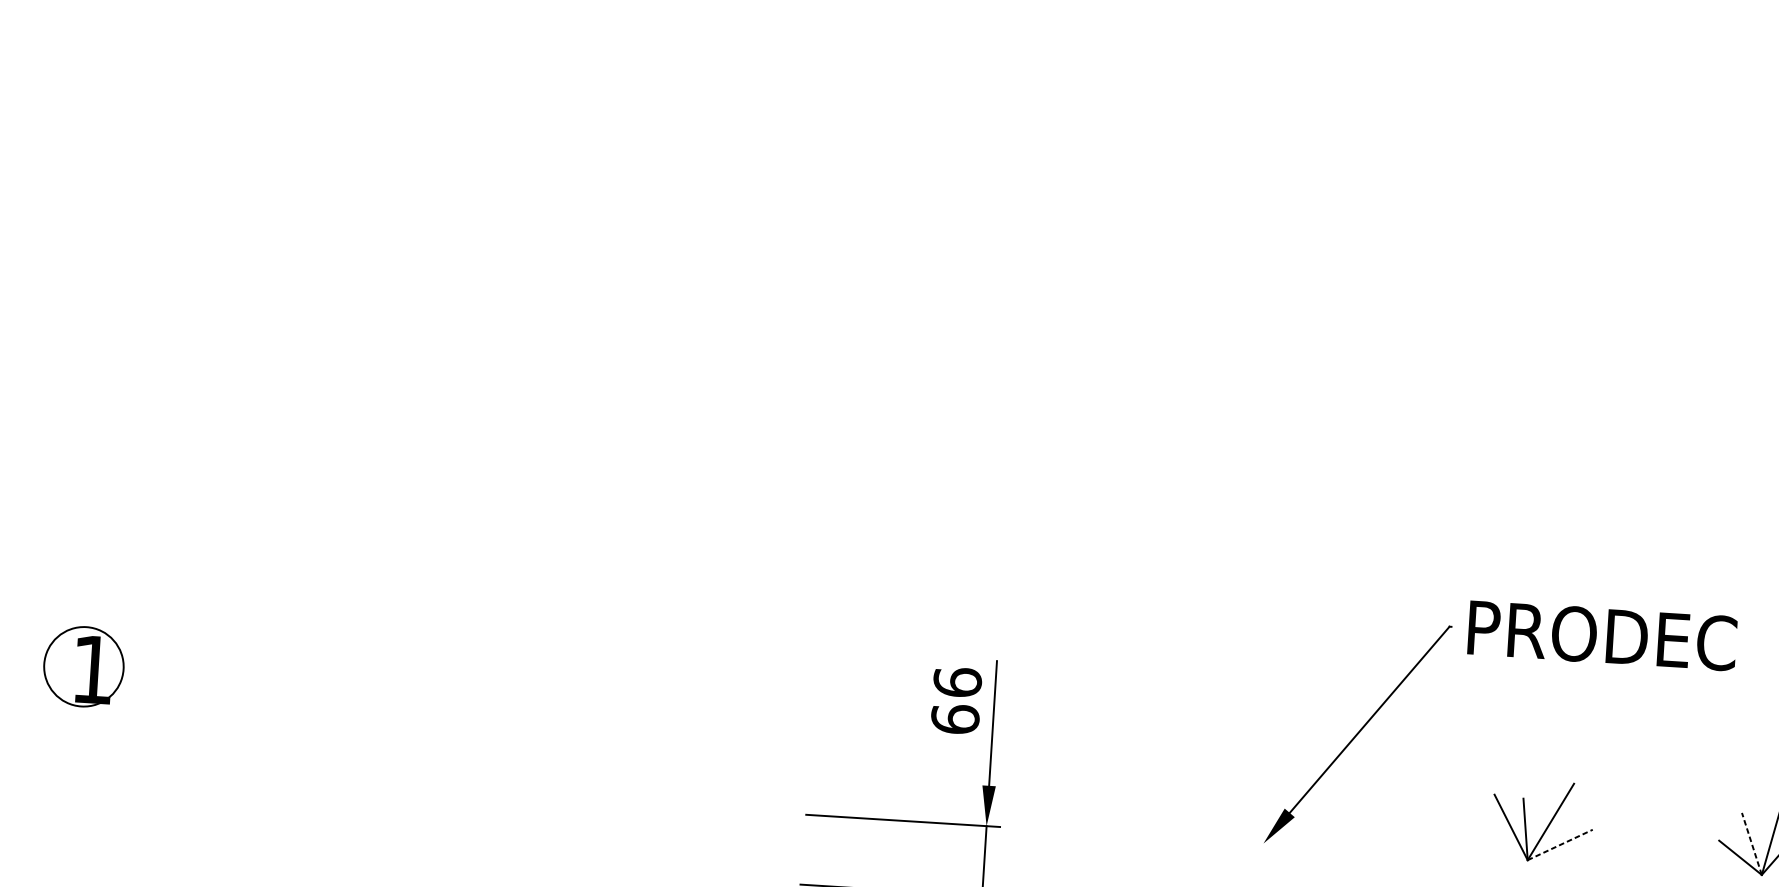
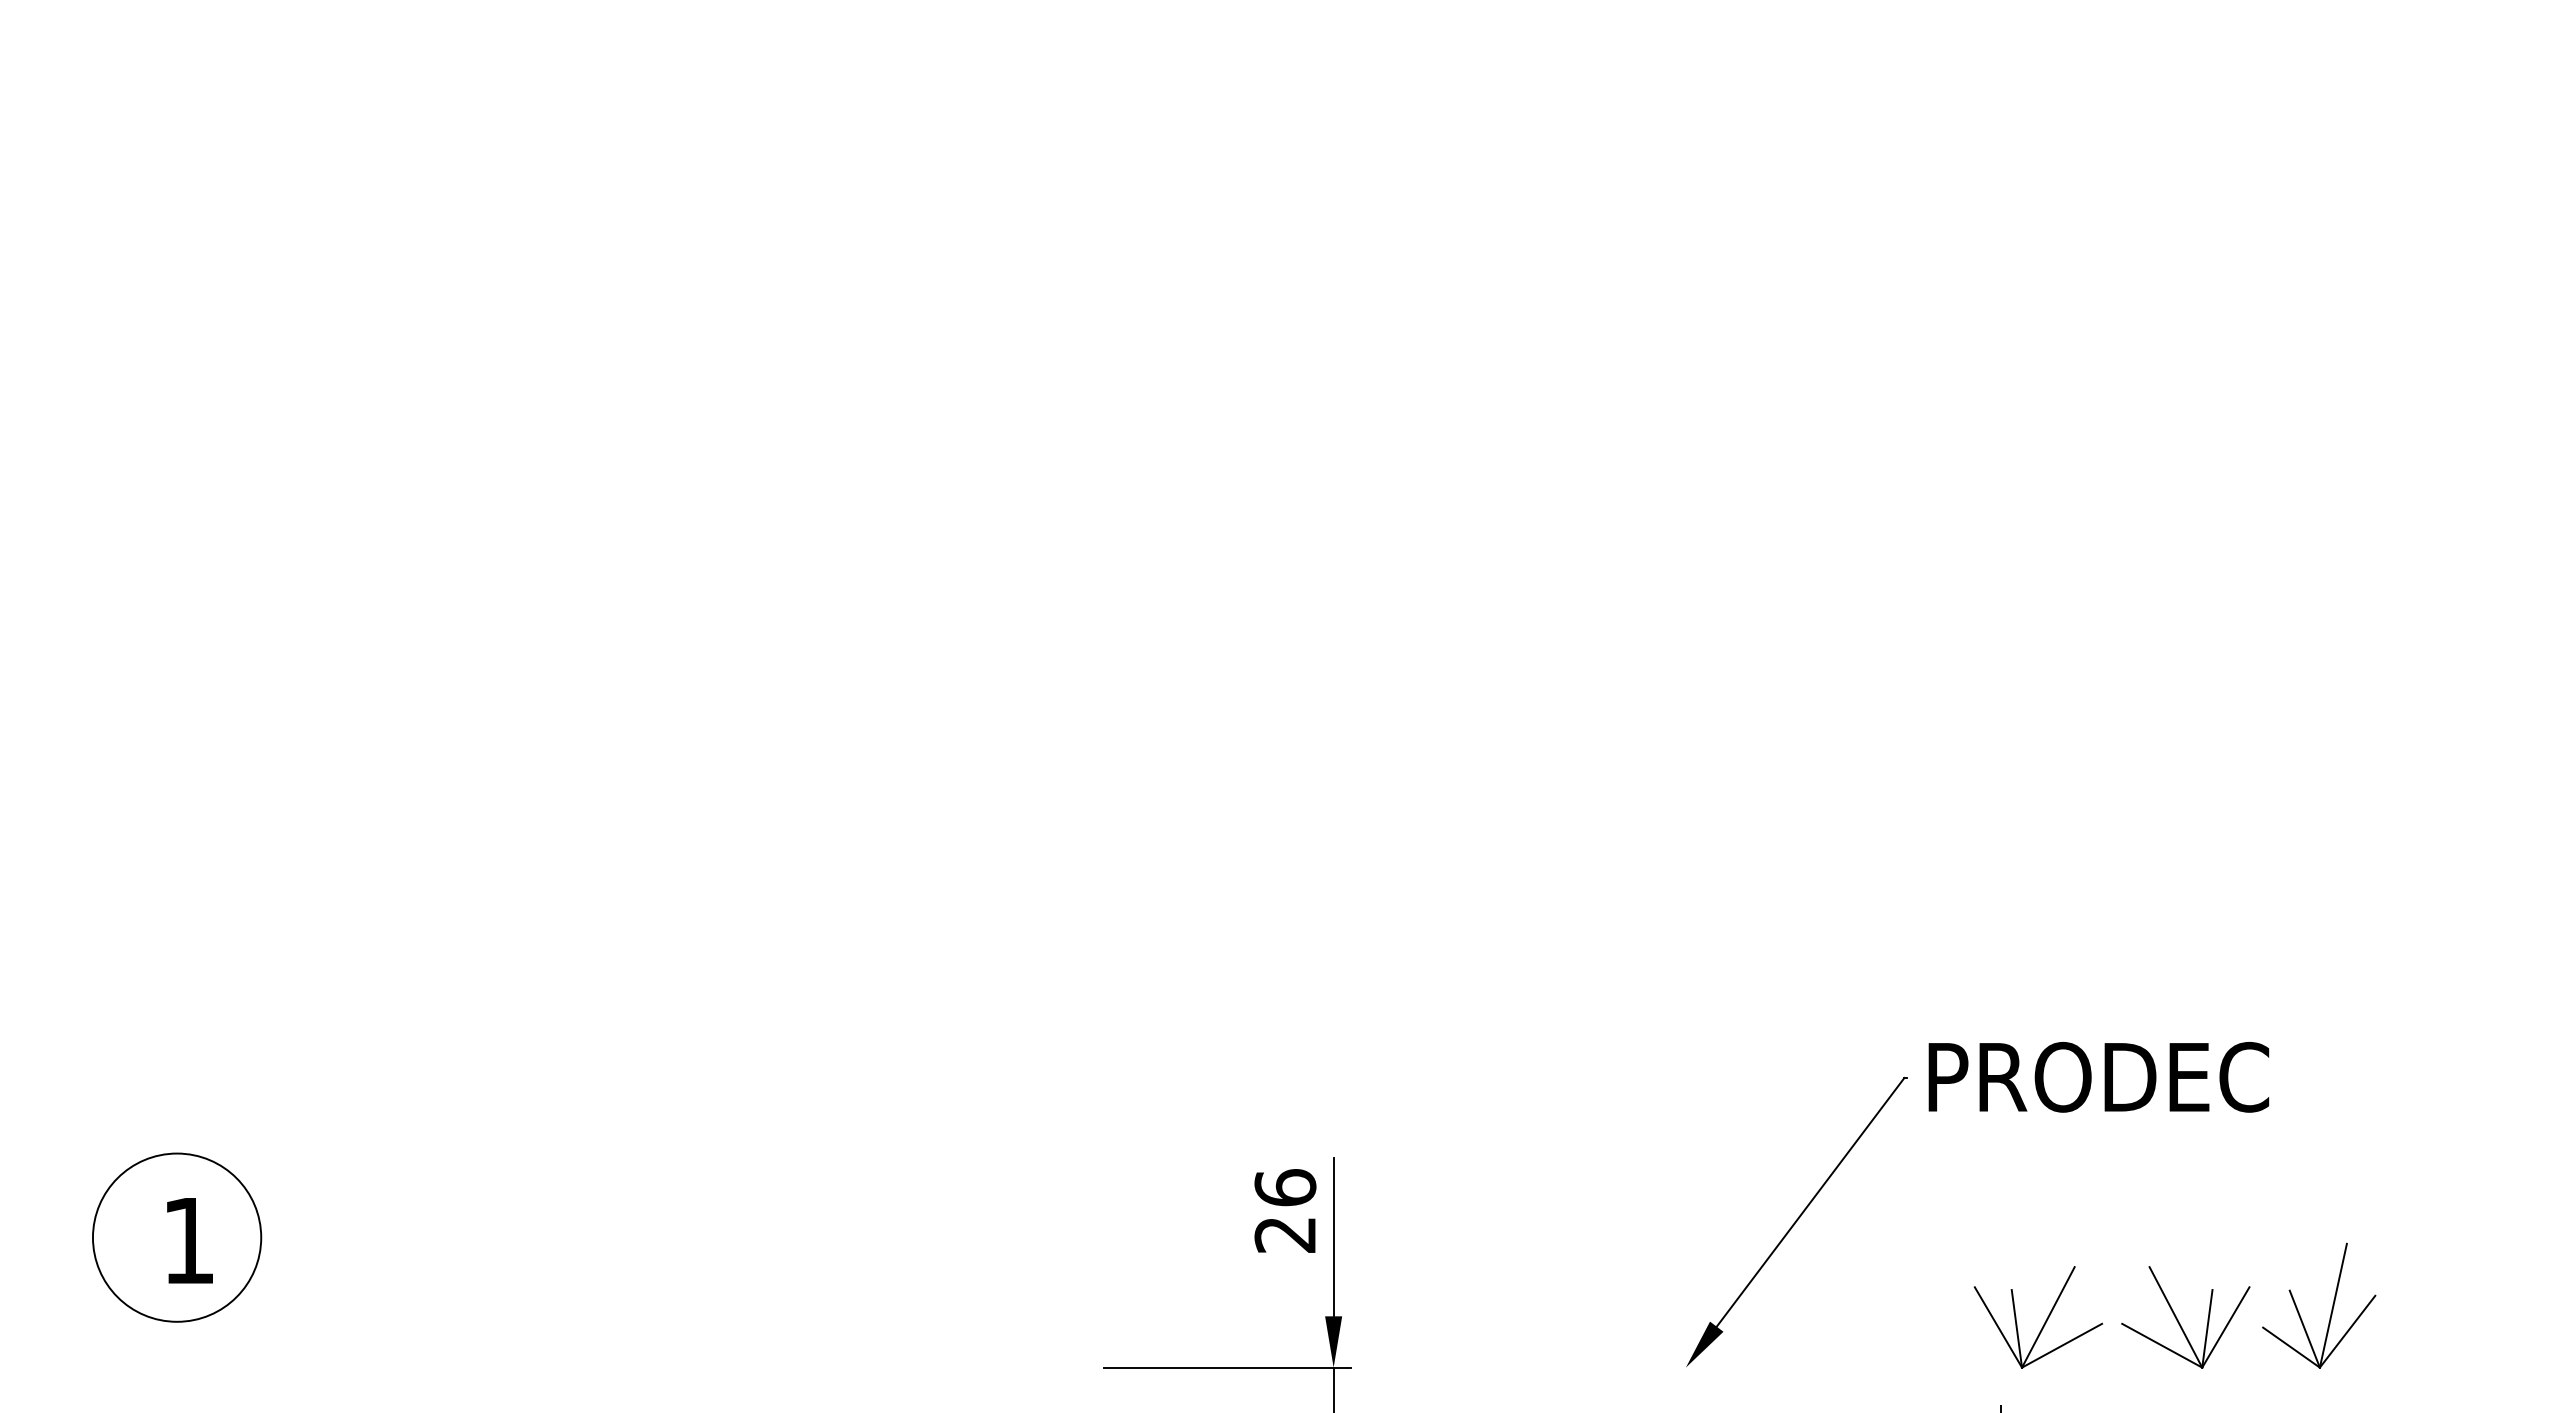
circle: (83, 666) -> (176, 1237), size x1.67
text: (955, 719) -> (1285, 1234), 66 -> 26
part: (1653, 831) -> (2179, 1321), added
line: (1751, 843) -> (2304, 1328), dashed -> solid
line: (1560, 844) -> (2062, 1345), dashed -> solid

